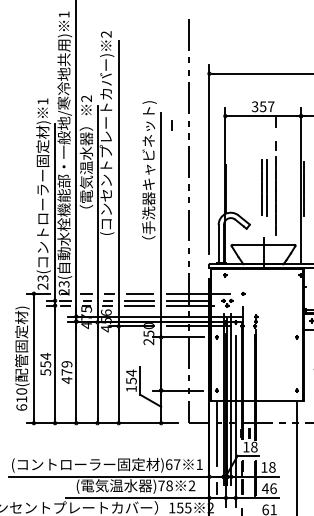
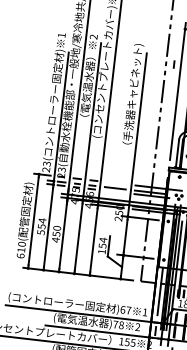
line: (171, 125) -> (173, 64), moved
line: (140, 293) -> (116, 183), removed
line: (139, 305) -> (114, 191), removed
text: (66, 368) -> (56, 231), 479 -> 450

